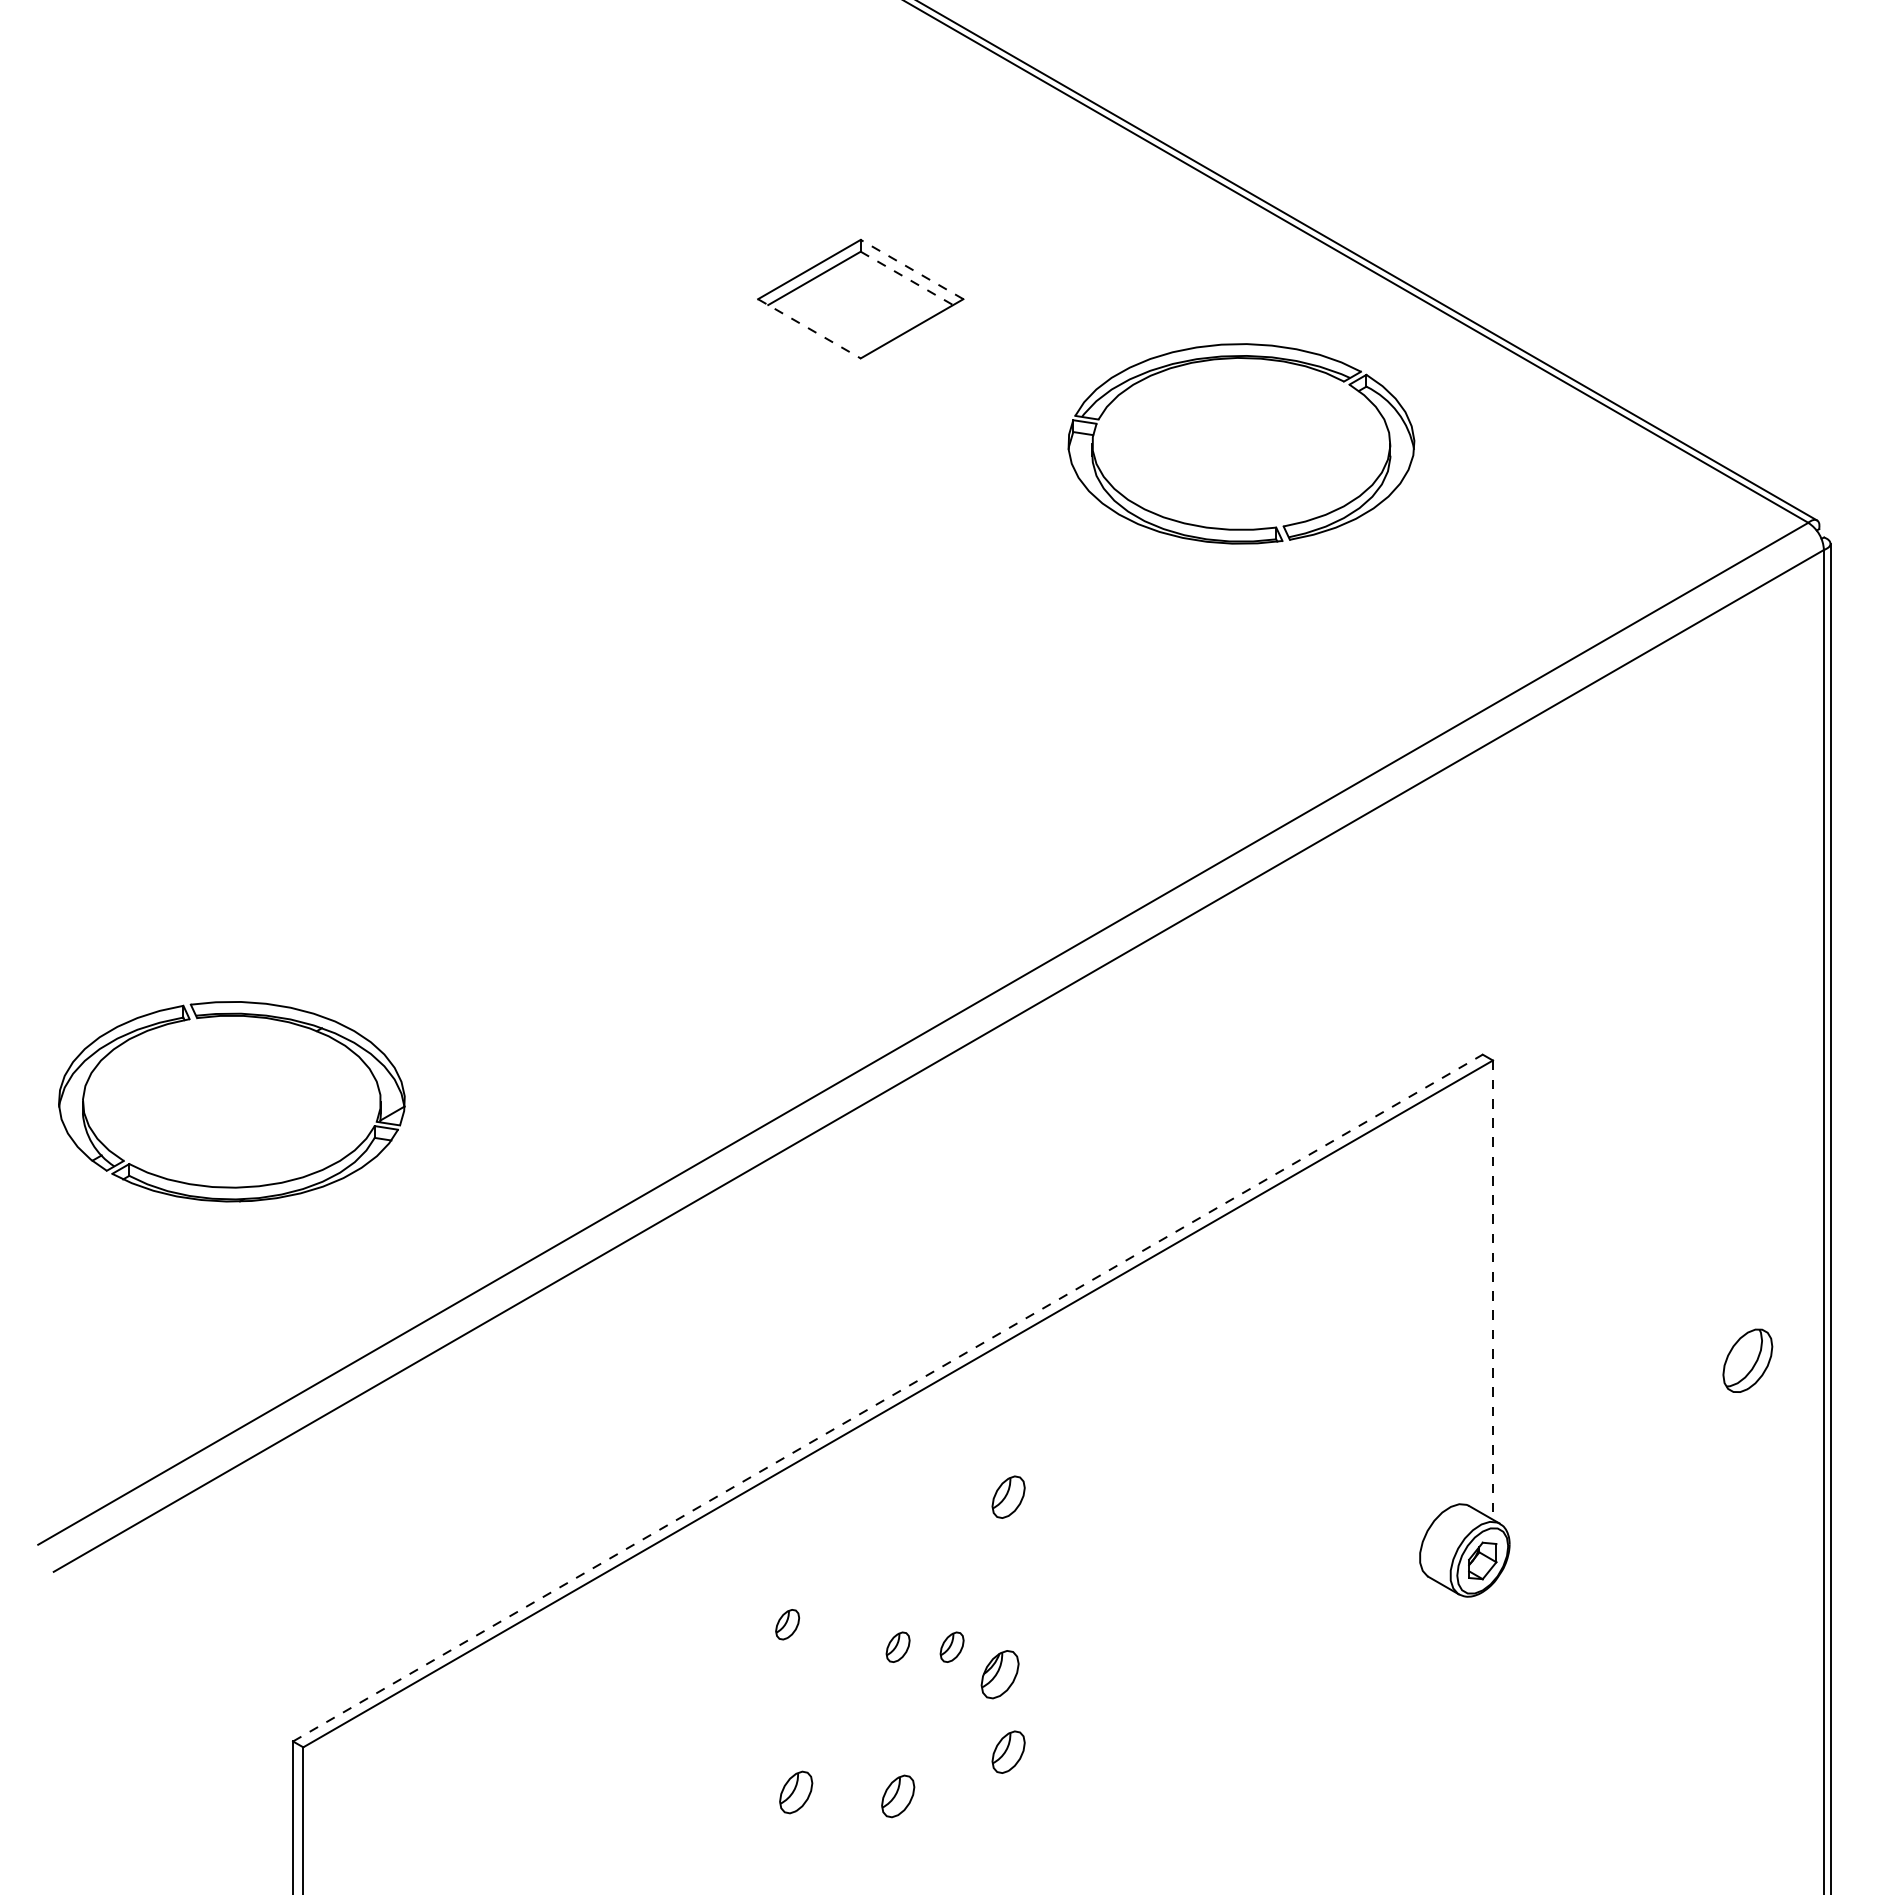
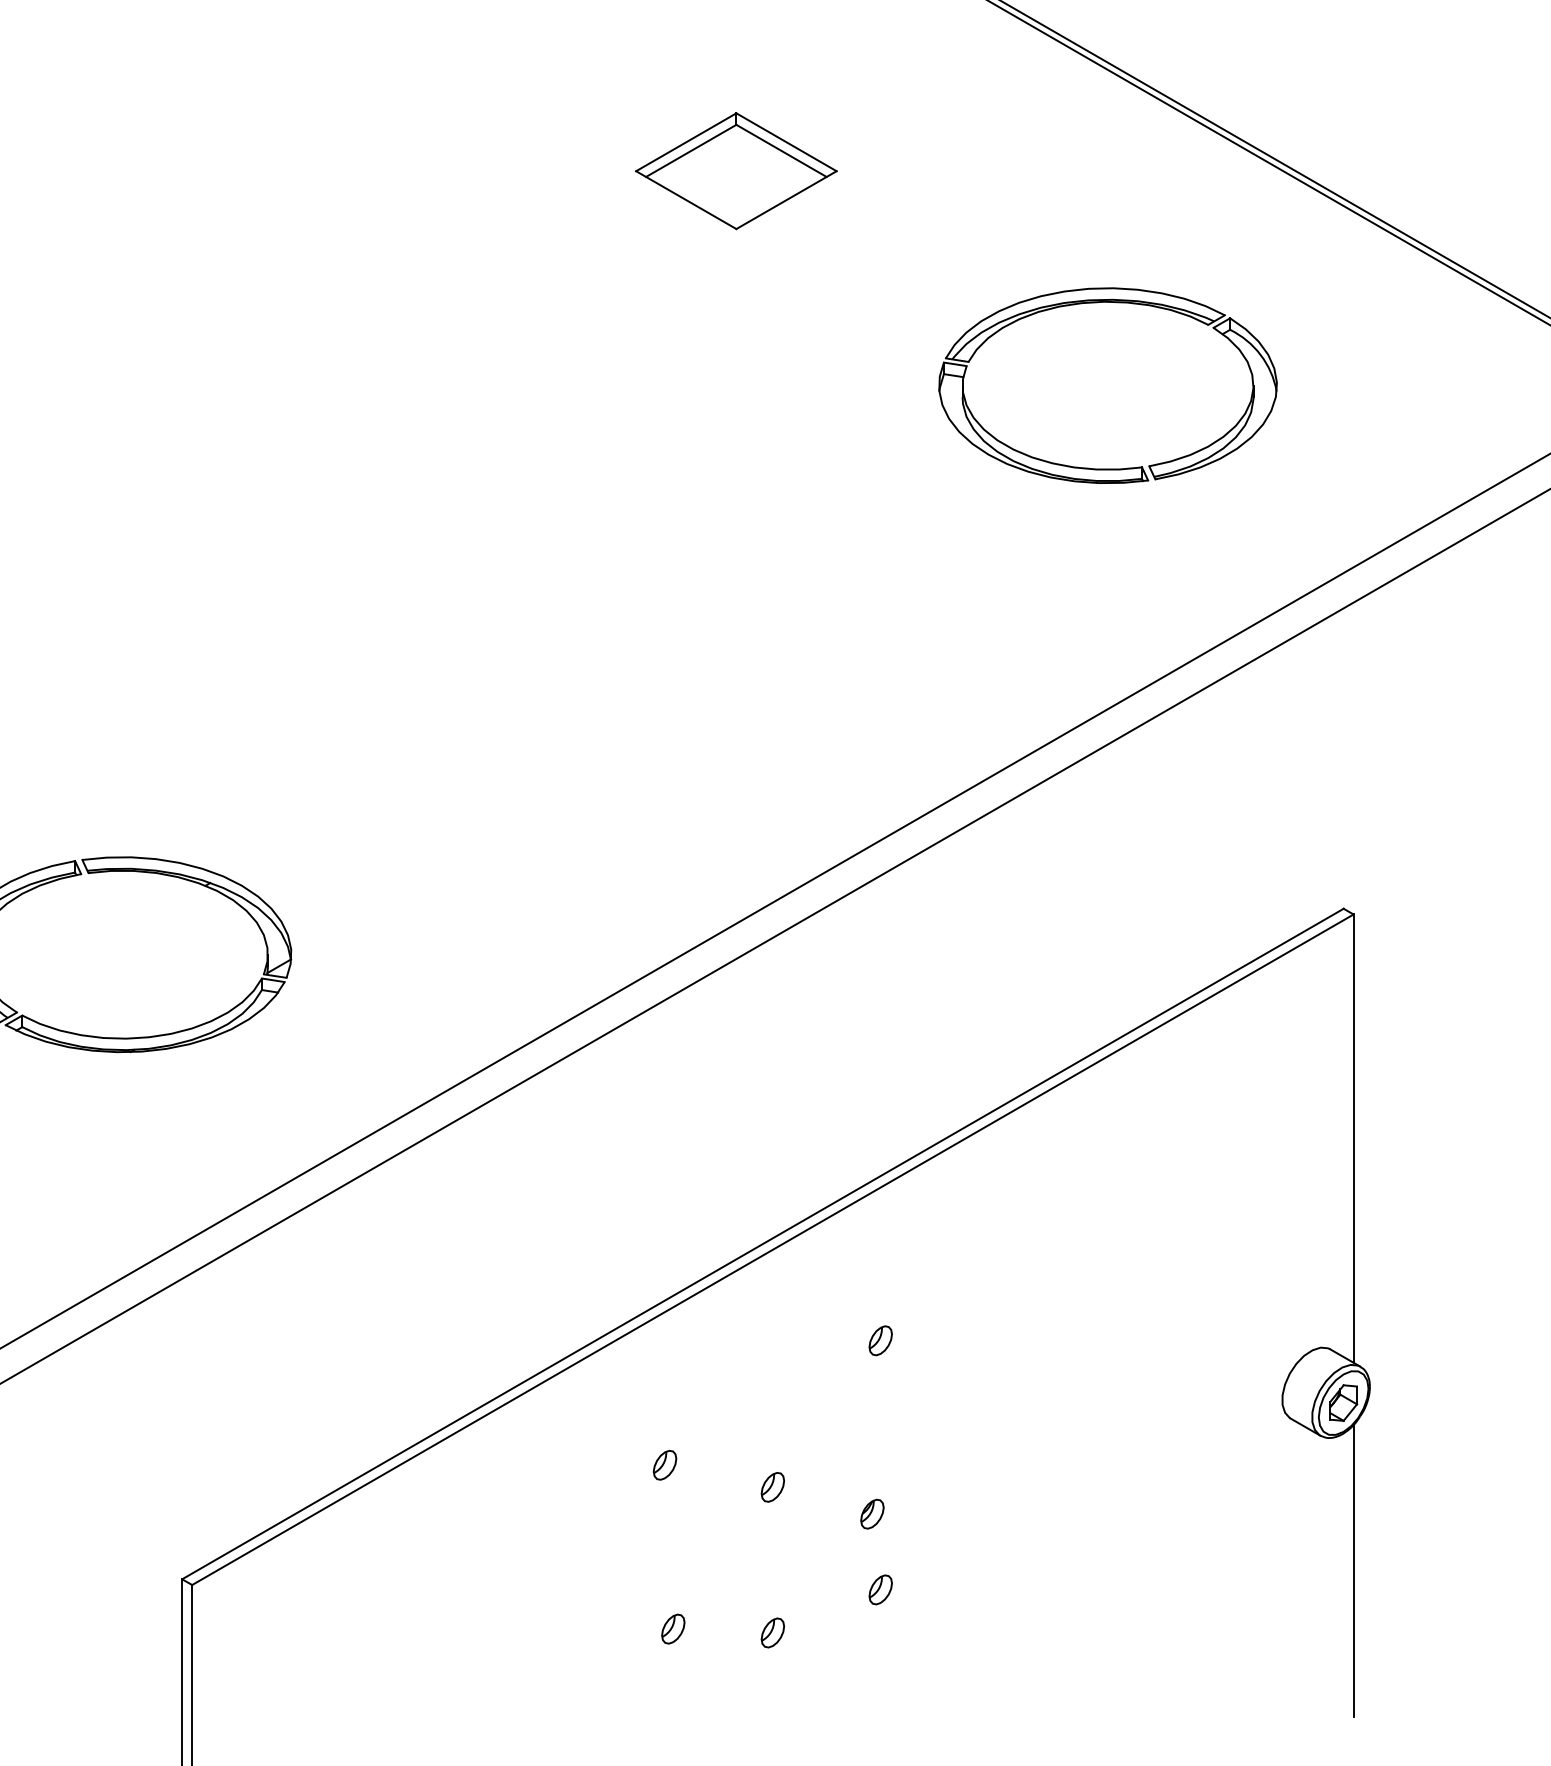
line: (911, 269) -> (785, 142), dashed -> solid
line: (907, 278) -> (782, 151), dashed -> solid
line: (809, 329) -> (686, 200), dashed -> solid
part: (1245, 359) -> (1112, 303), moved
line: (1492, 1290) -> (1353, 1139), dashed -> solid
line: (887, 1398) -> (762, 1244), dashed -> solid
part: (1008, 1496) -> (880, 1340), size x0.71
part: (951, 1646) -> (825, 1486), removed
part: (999, 1674) -> (871, 1513), size x0.62
line: (1492, 1732) -> (1353, 1570), added
part: (1008, 1752) -> (880, 1590), size x0.71
part: (795, 1792) -> (672, 1629), size x0.71
part: (897, 1796) -> (772, 1633), size x0.71

